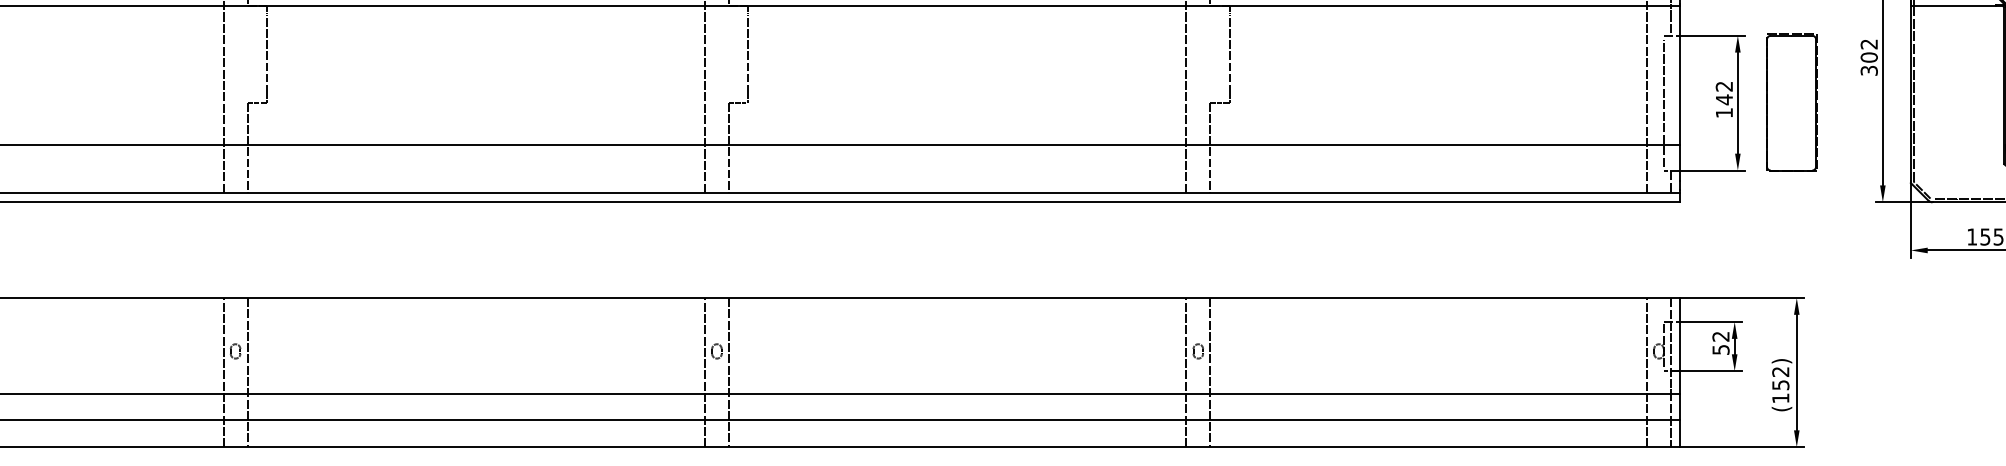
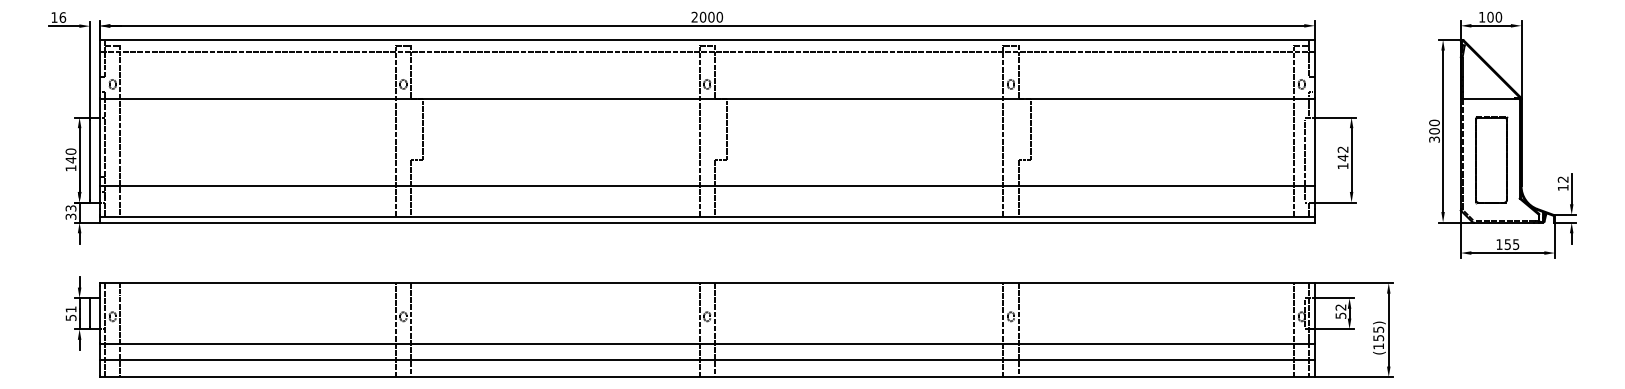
text: (1869, 43) -> (1434, 122), 302 -> 300
part: (1791, 103) -> (1491, 160), moved
text: (1780, 371) -> (1378, 329), (152) -> (155)

